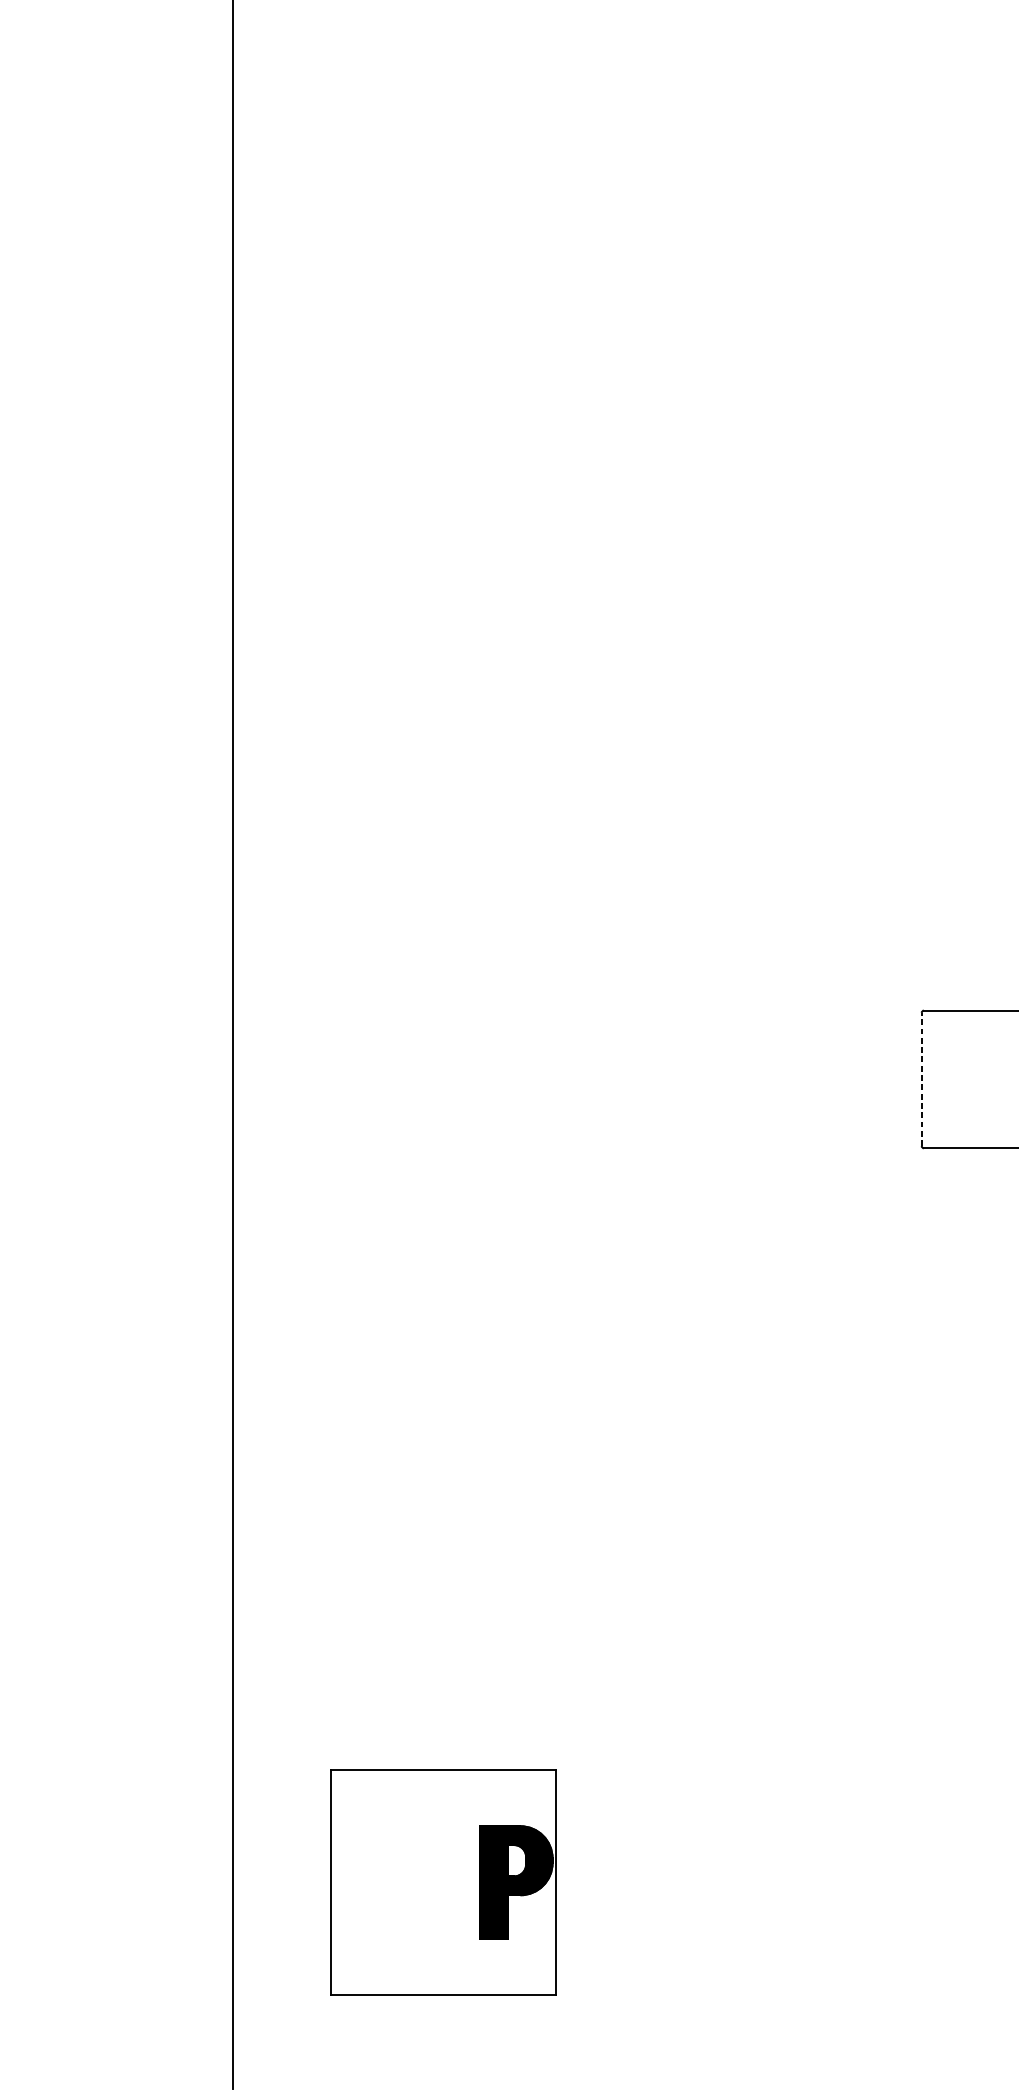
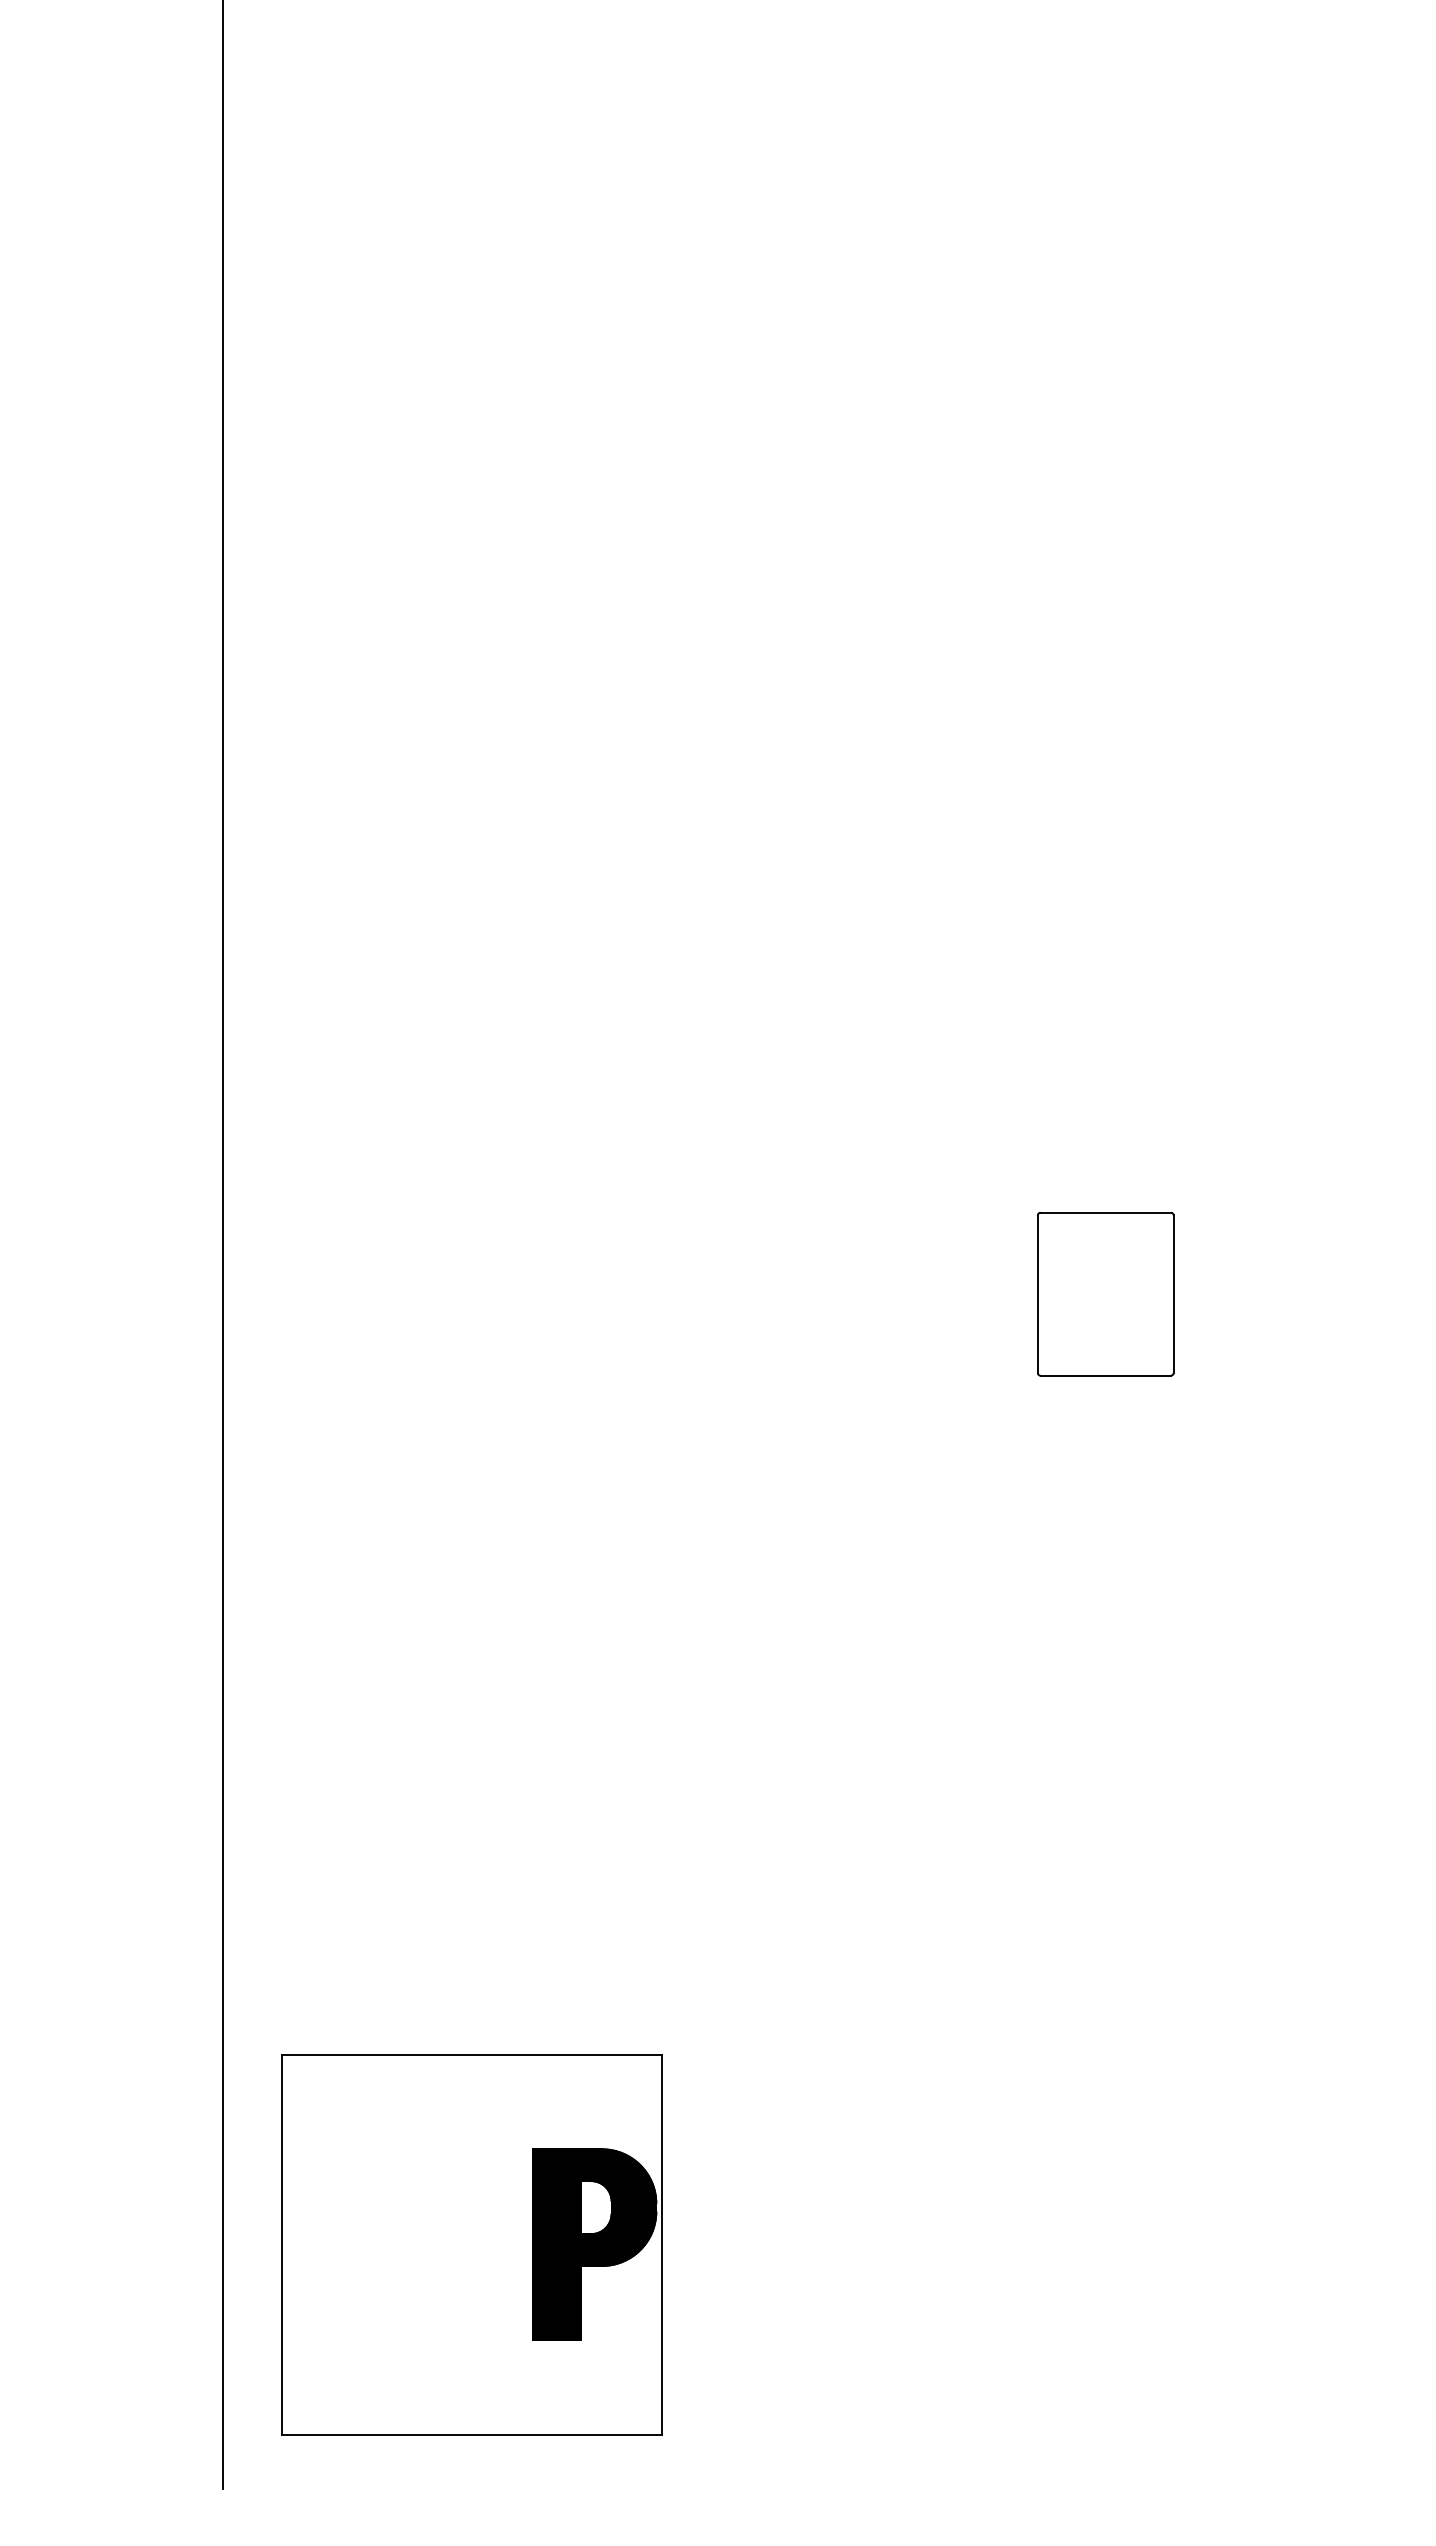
line: (921, 1079) -> (1037, 1294), dashed -> solid
part: (443, 1882) -> (471, 2244), size x1.43

